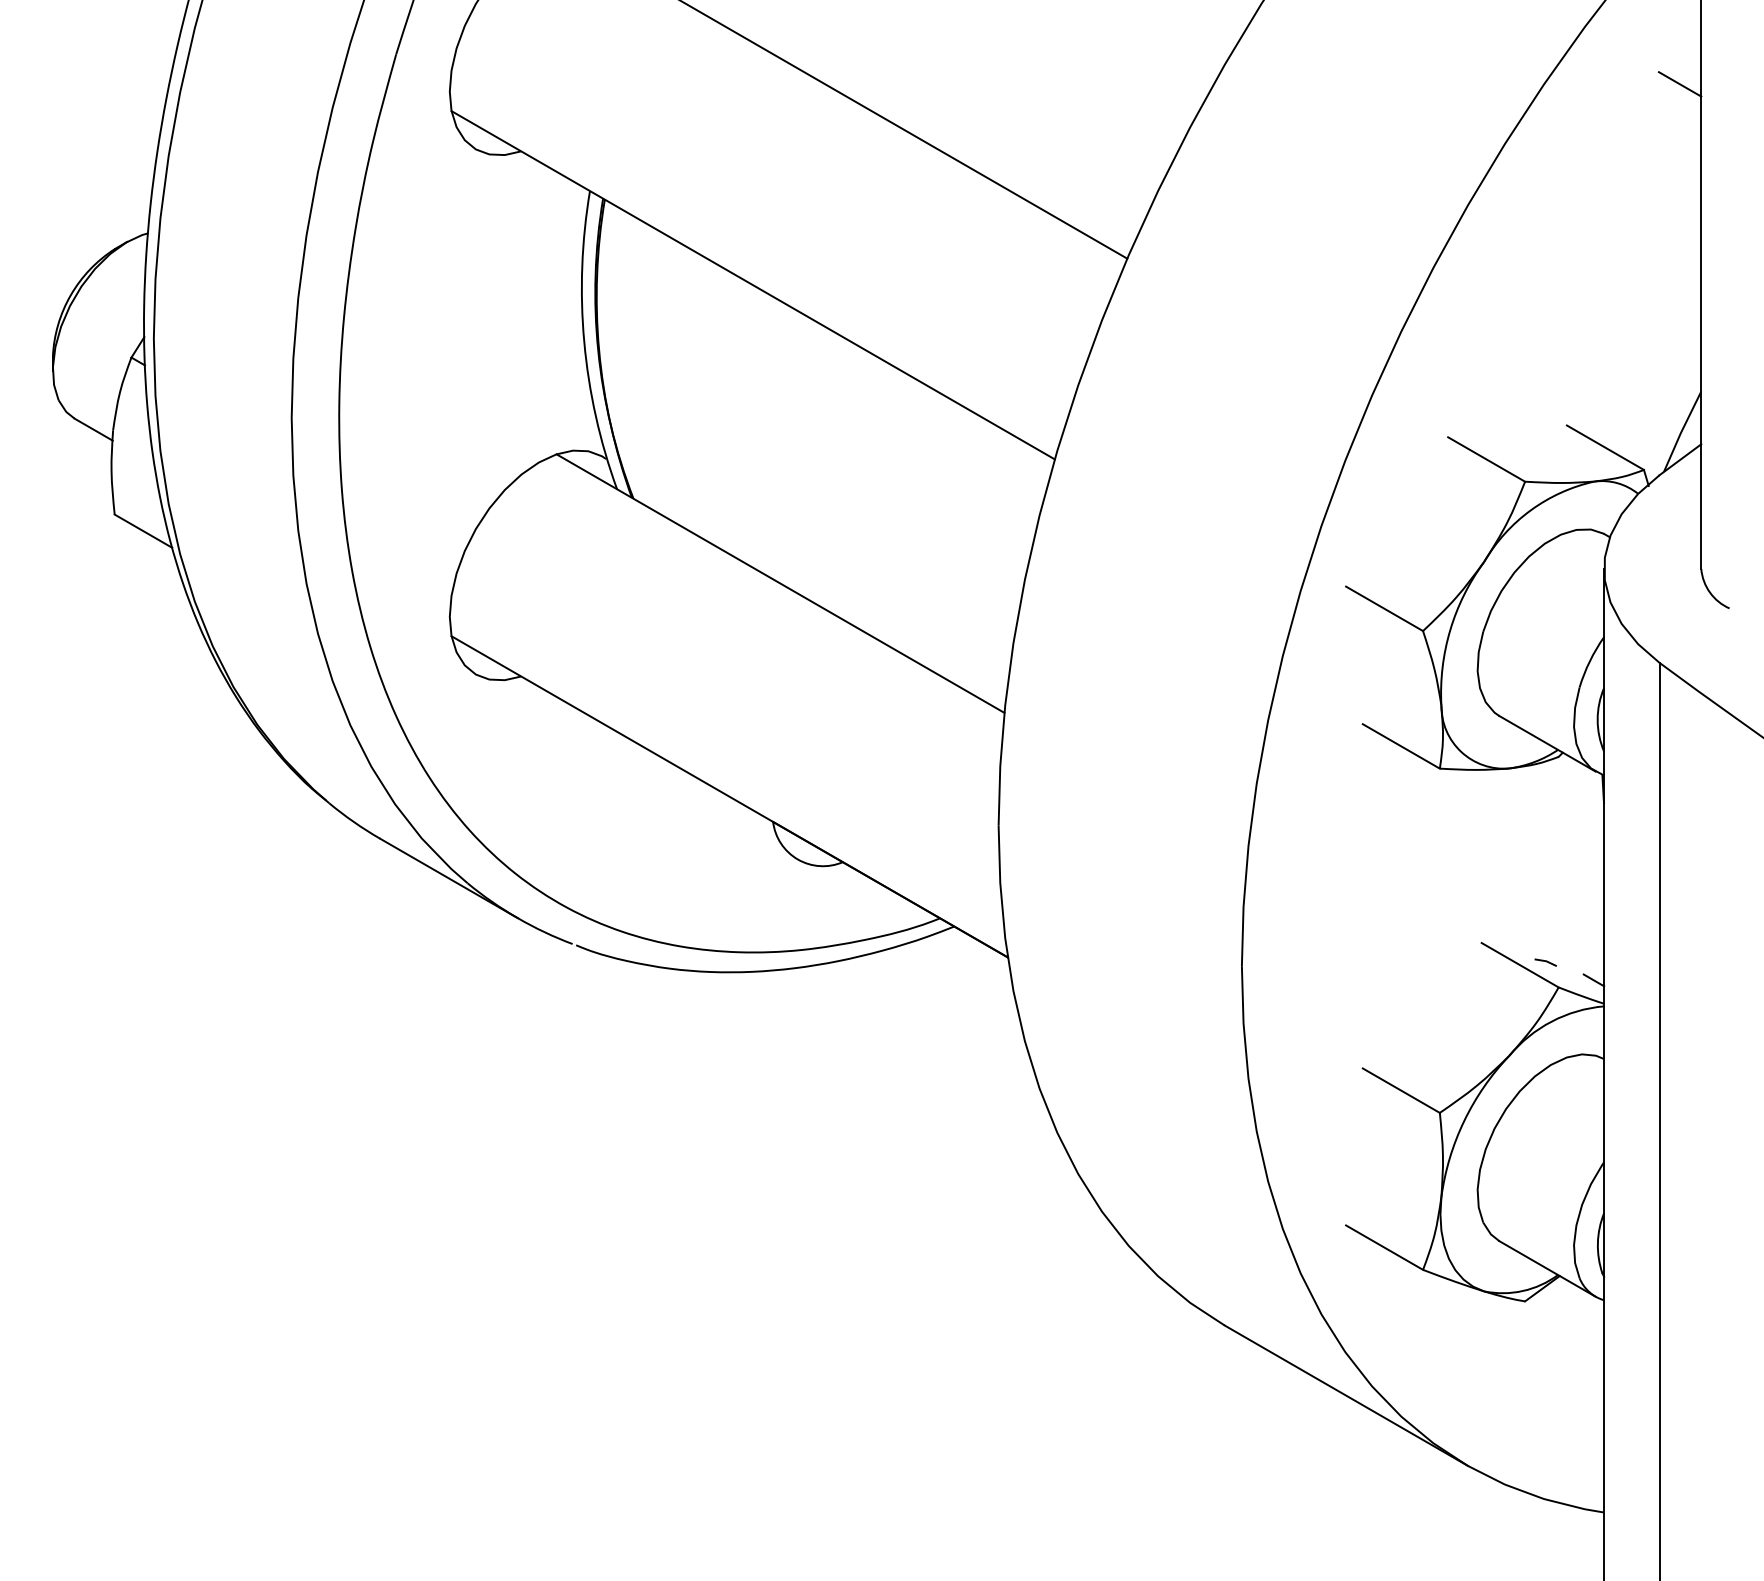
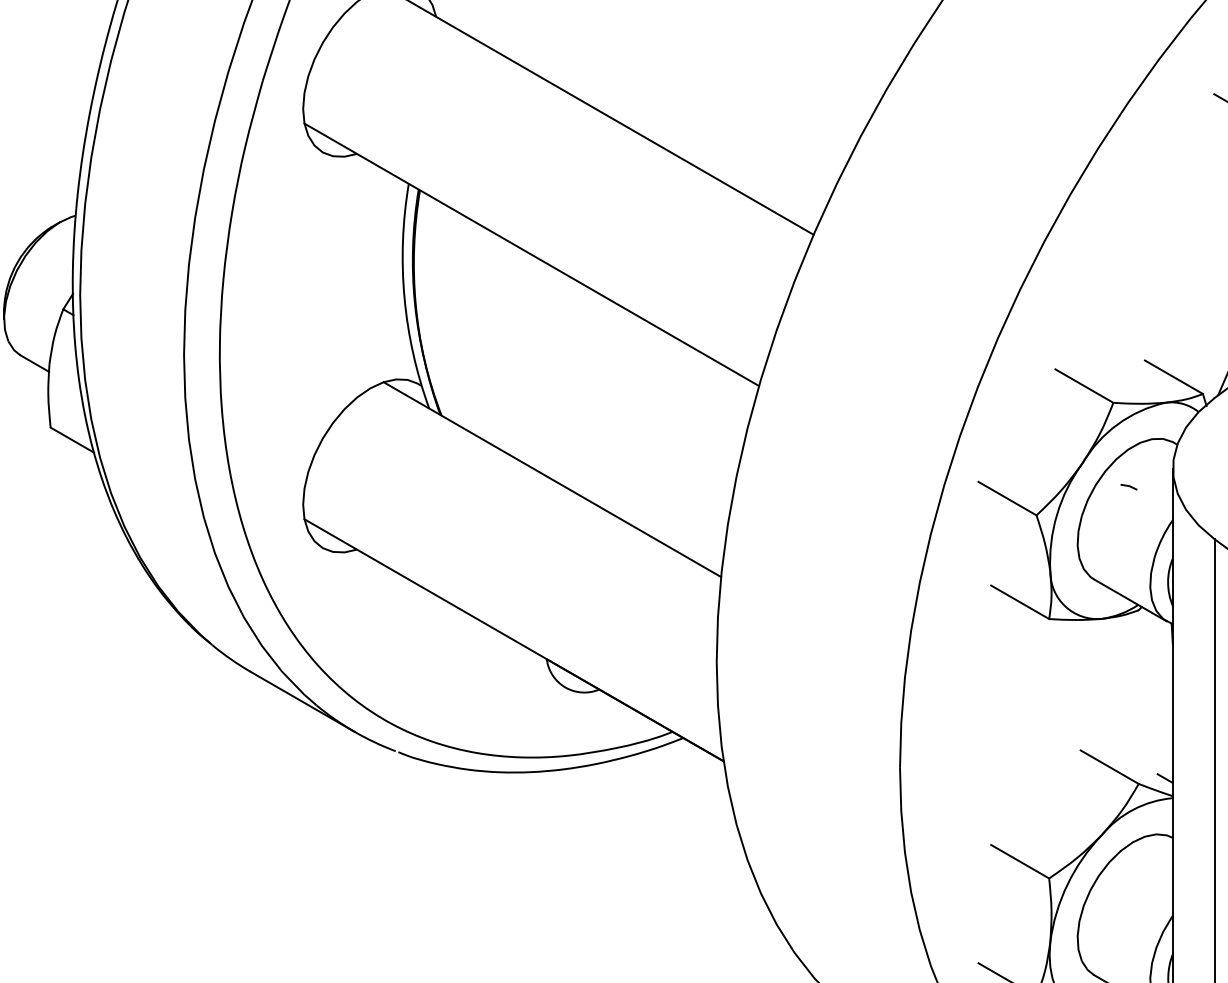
line: (1545, 961) -> (1128, 486), moved

